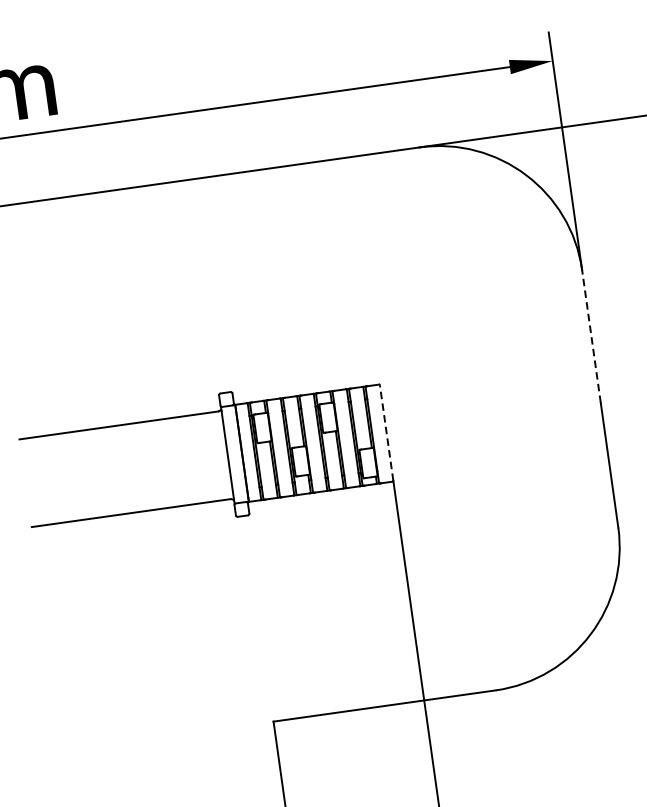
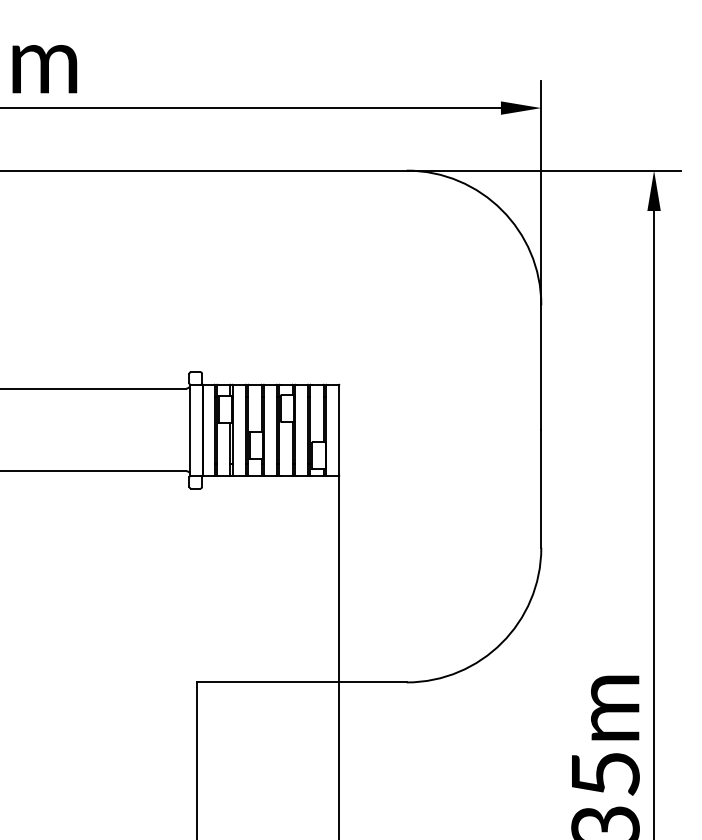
line: (591, 336) -> (541, 367), dashed -> solid
line: (386, 432) -> (339, 429), dashed -> solid

